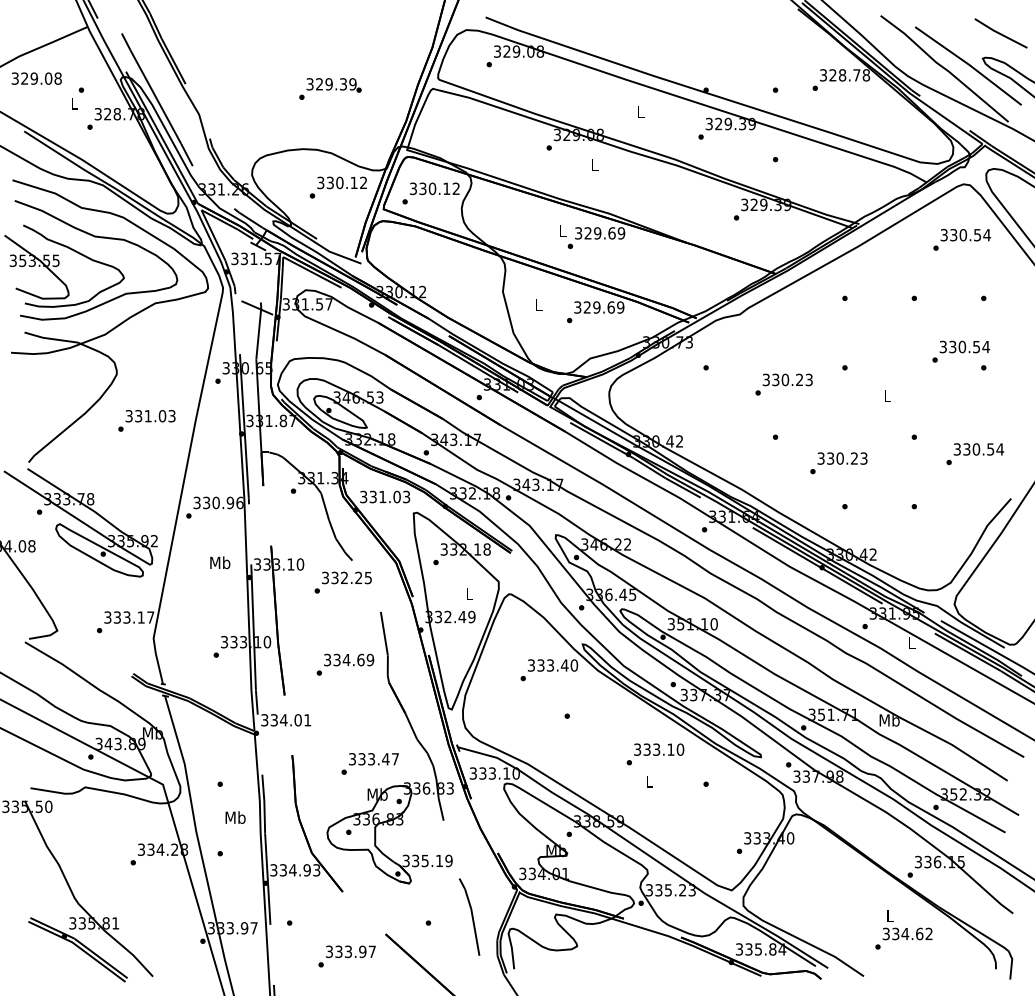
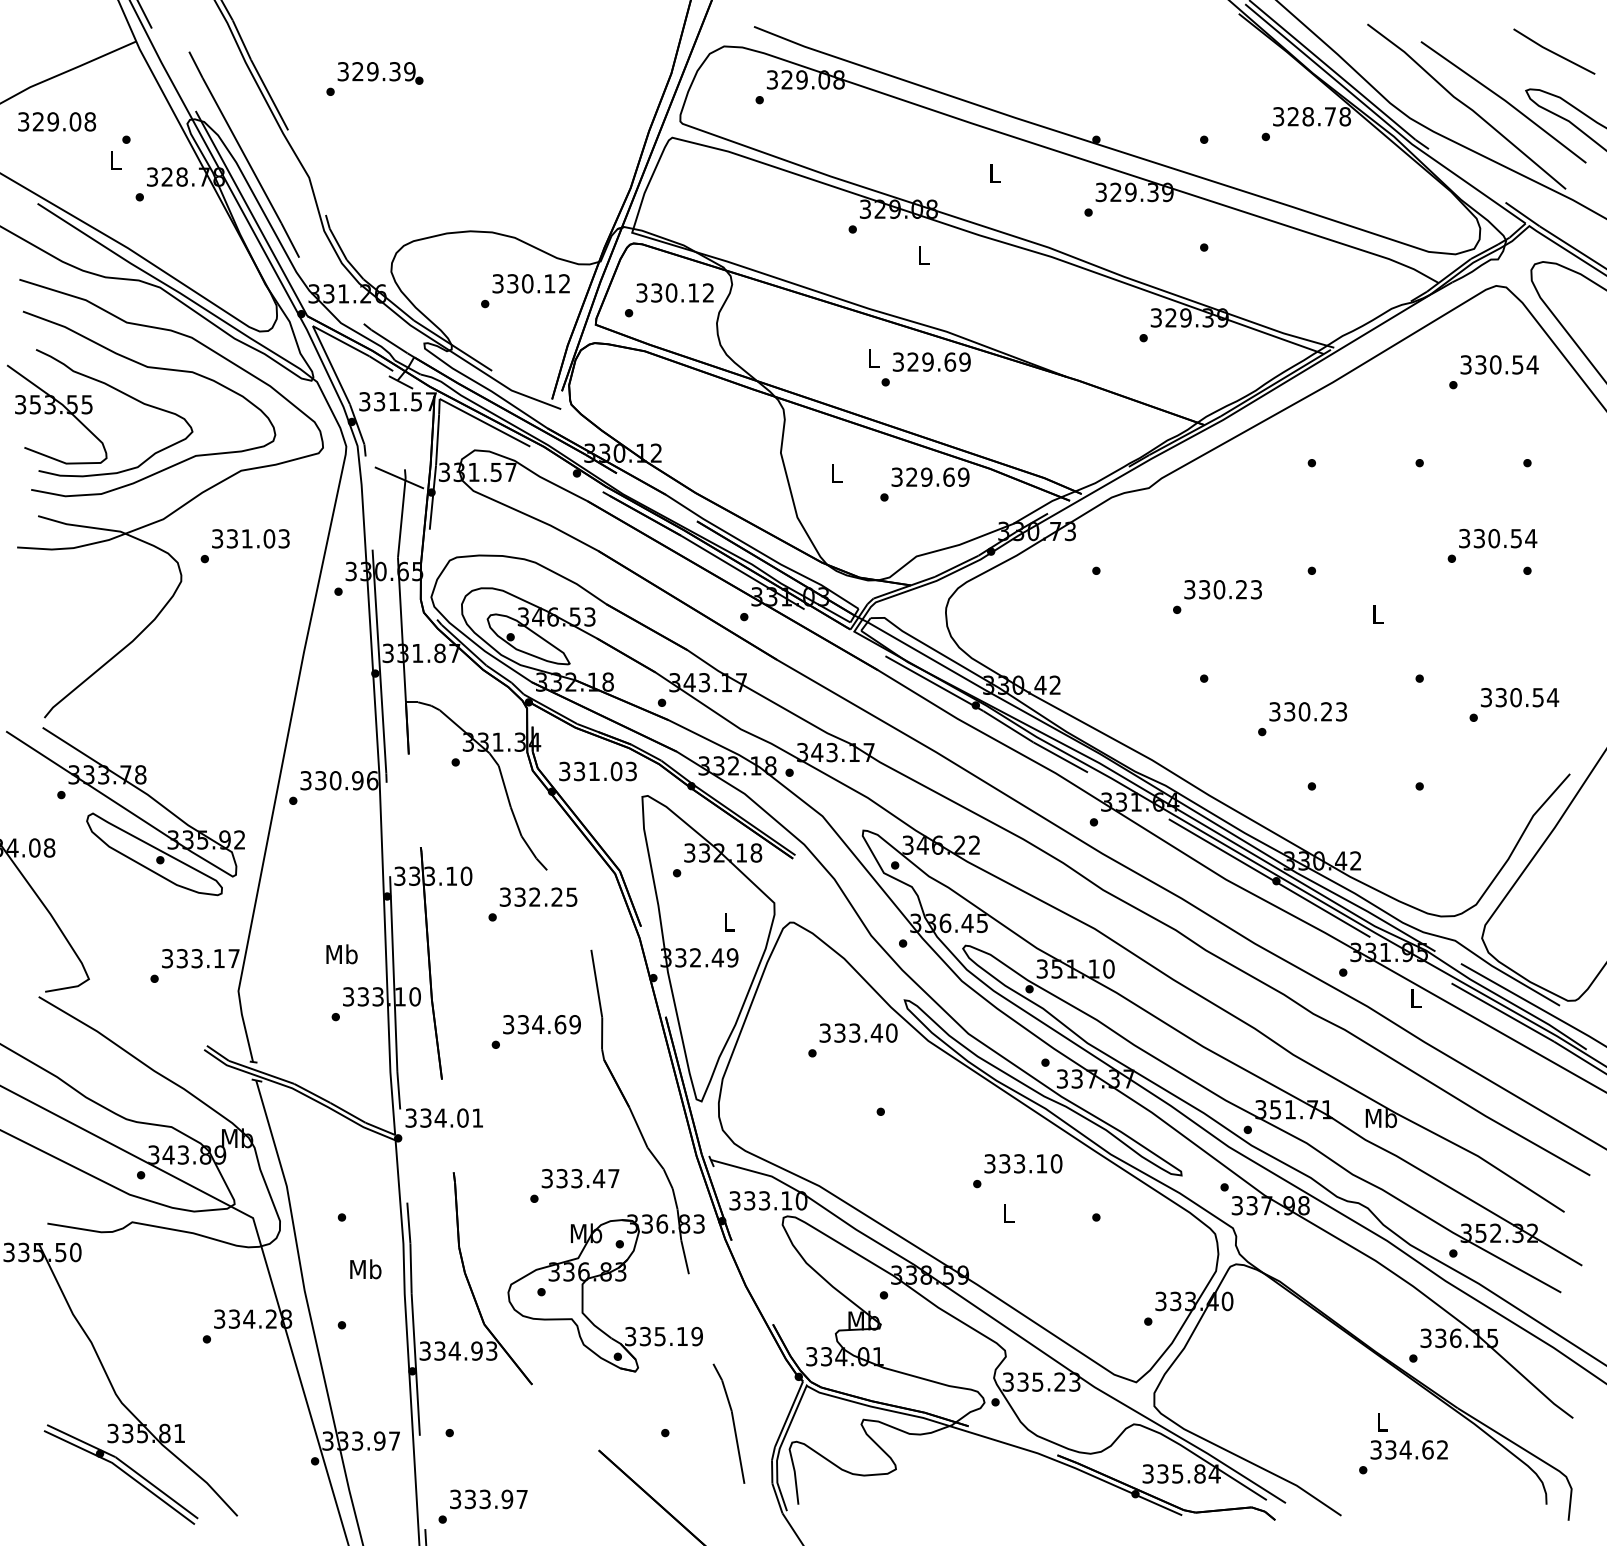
text: (330, 88) -> (374, 78), moved
text: (146, 420) -> (244, 545), moved
text: (220, 562) -> (342, 953), moved
text: (346, 956) -> (482, 1506), moved

